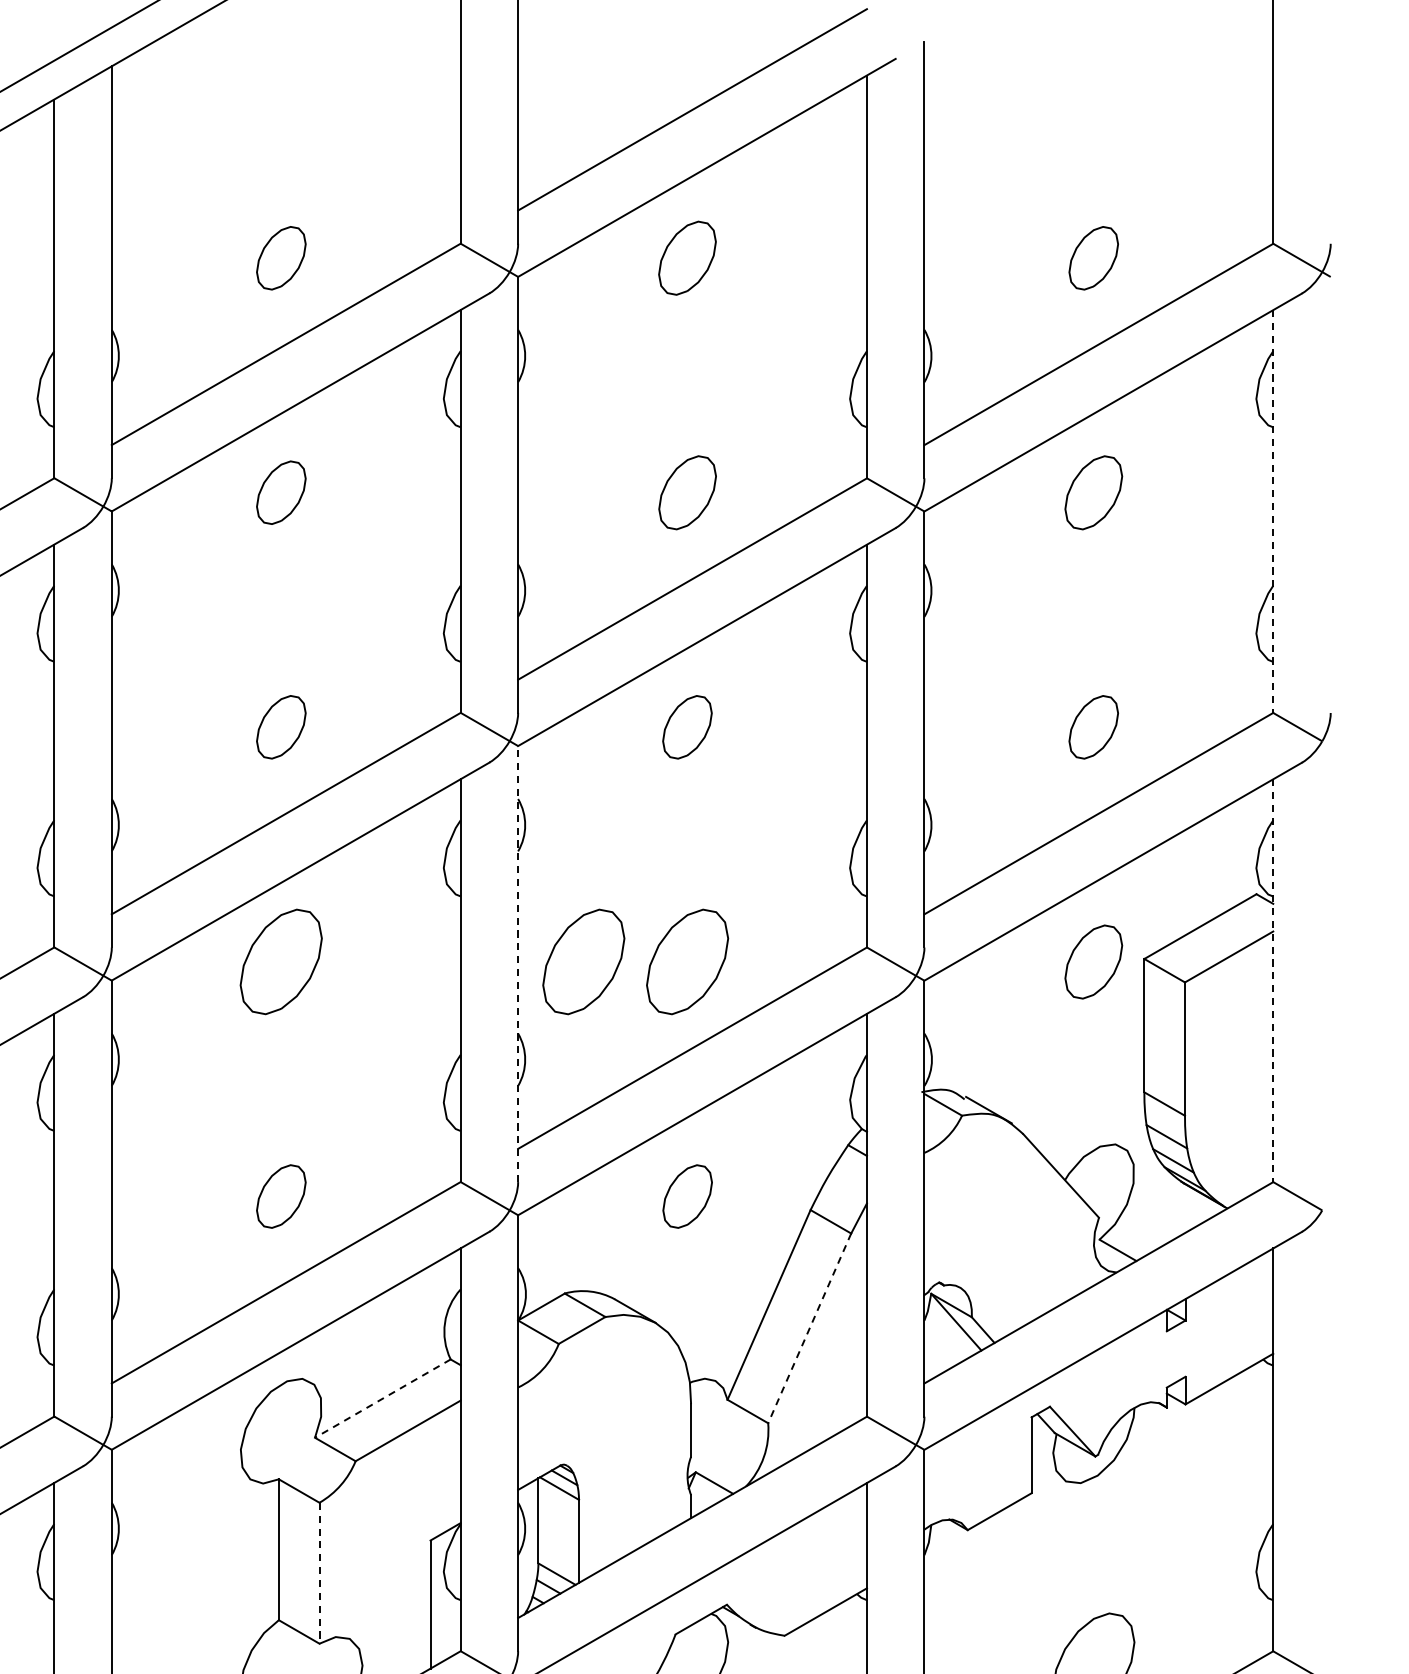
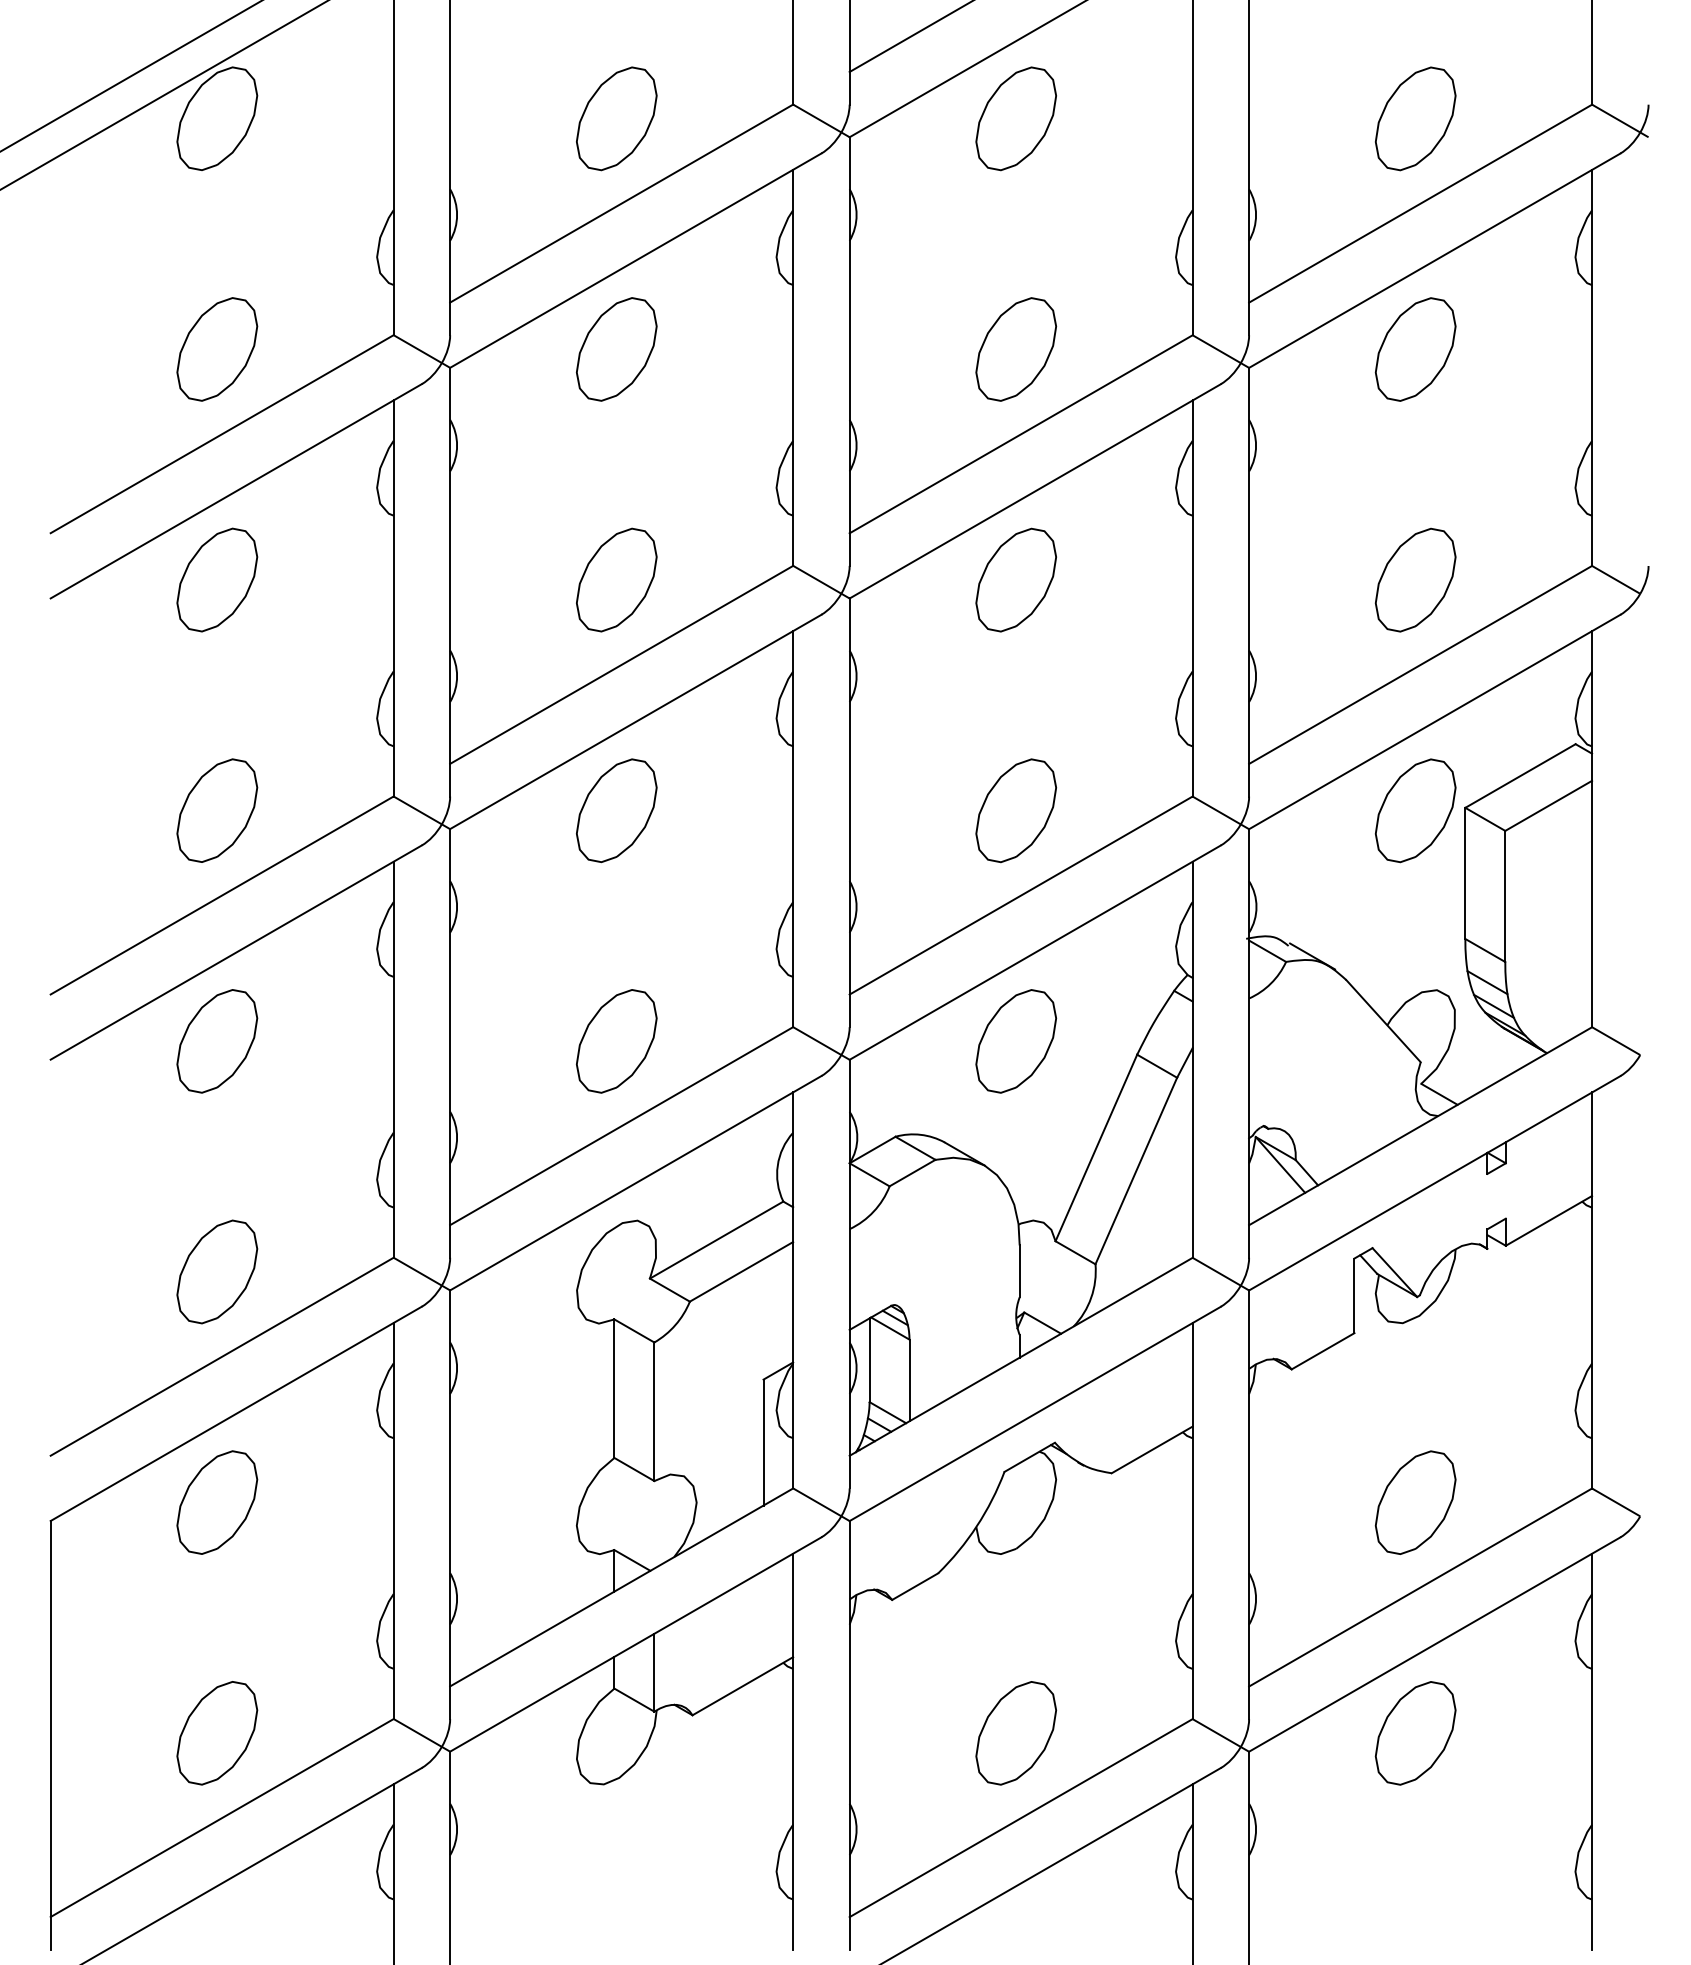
part: (280, 257) -> (616, 118), size x1.67
part: (686, 257) -> (1015, 118), size x1.43
part: (1093, 257) -> (1415, 118), size x1.67
part: (280, 492) -> (616, 349), size x1.67
part: (687, 492) -> (1016, 349), size x1.43
part: (1093, 492) -> (1415, 349), size x1.43
line: (1273, 512) -> (1592, 368), dashed -> solid
part: (280, 726) -> (616, 579), size x1.67
part: (686, 726) -> (1015, 579), size x1.67
part: (1093, 726) -> (1415, 579), size x1.67
part: (583, 961) -> (913, 810), removed
part: (1093, 961) -> (1415, 810), size x1.43
line: (517, 963) -> (849, 812), dashed -> solid
line: (1273, 981) -> (1592, 829), dashed -> solid
part: (280, 1196) -> (616, 1041), size x1.67
part: (687, 1196) -> (1016, 1041), size x1.67
line: (809, 1328) -> (1136, 1171), dashed -> solid
line: (382, 1399) -> (716, 1240), dashed -> solid
line: (319, 1573) -> (654, 1412), dashed -> solid

